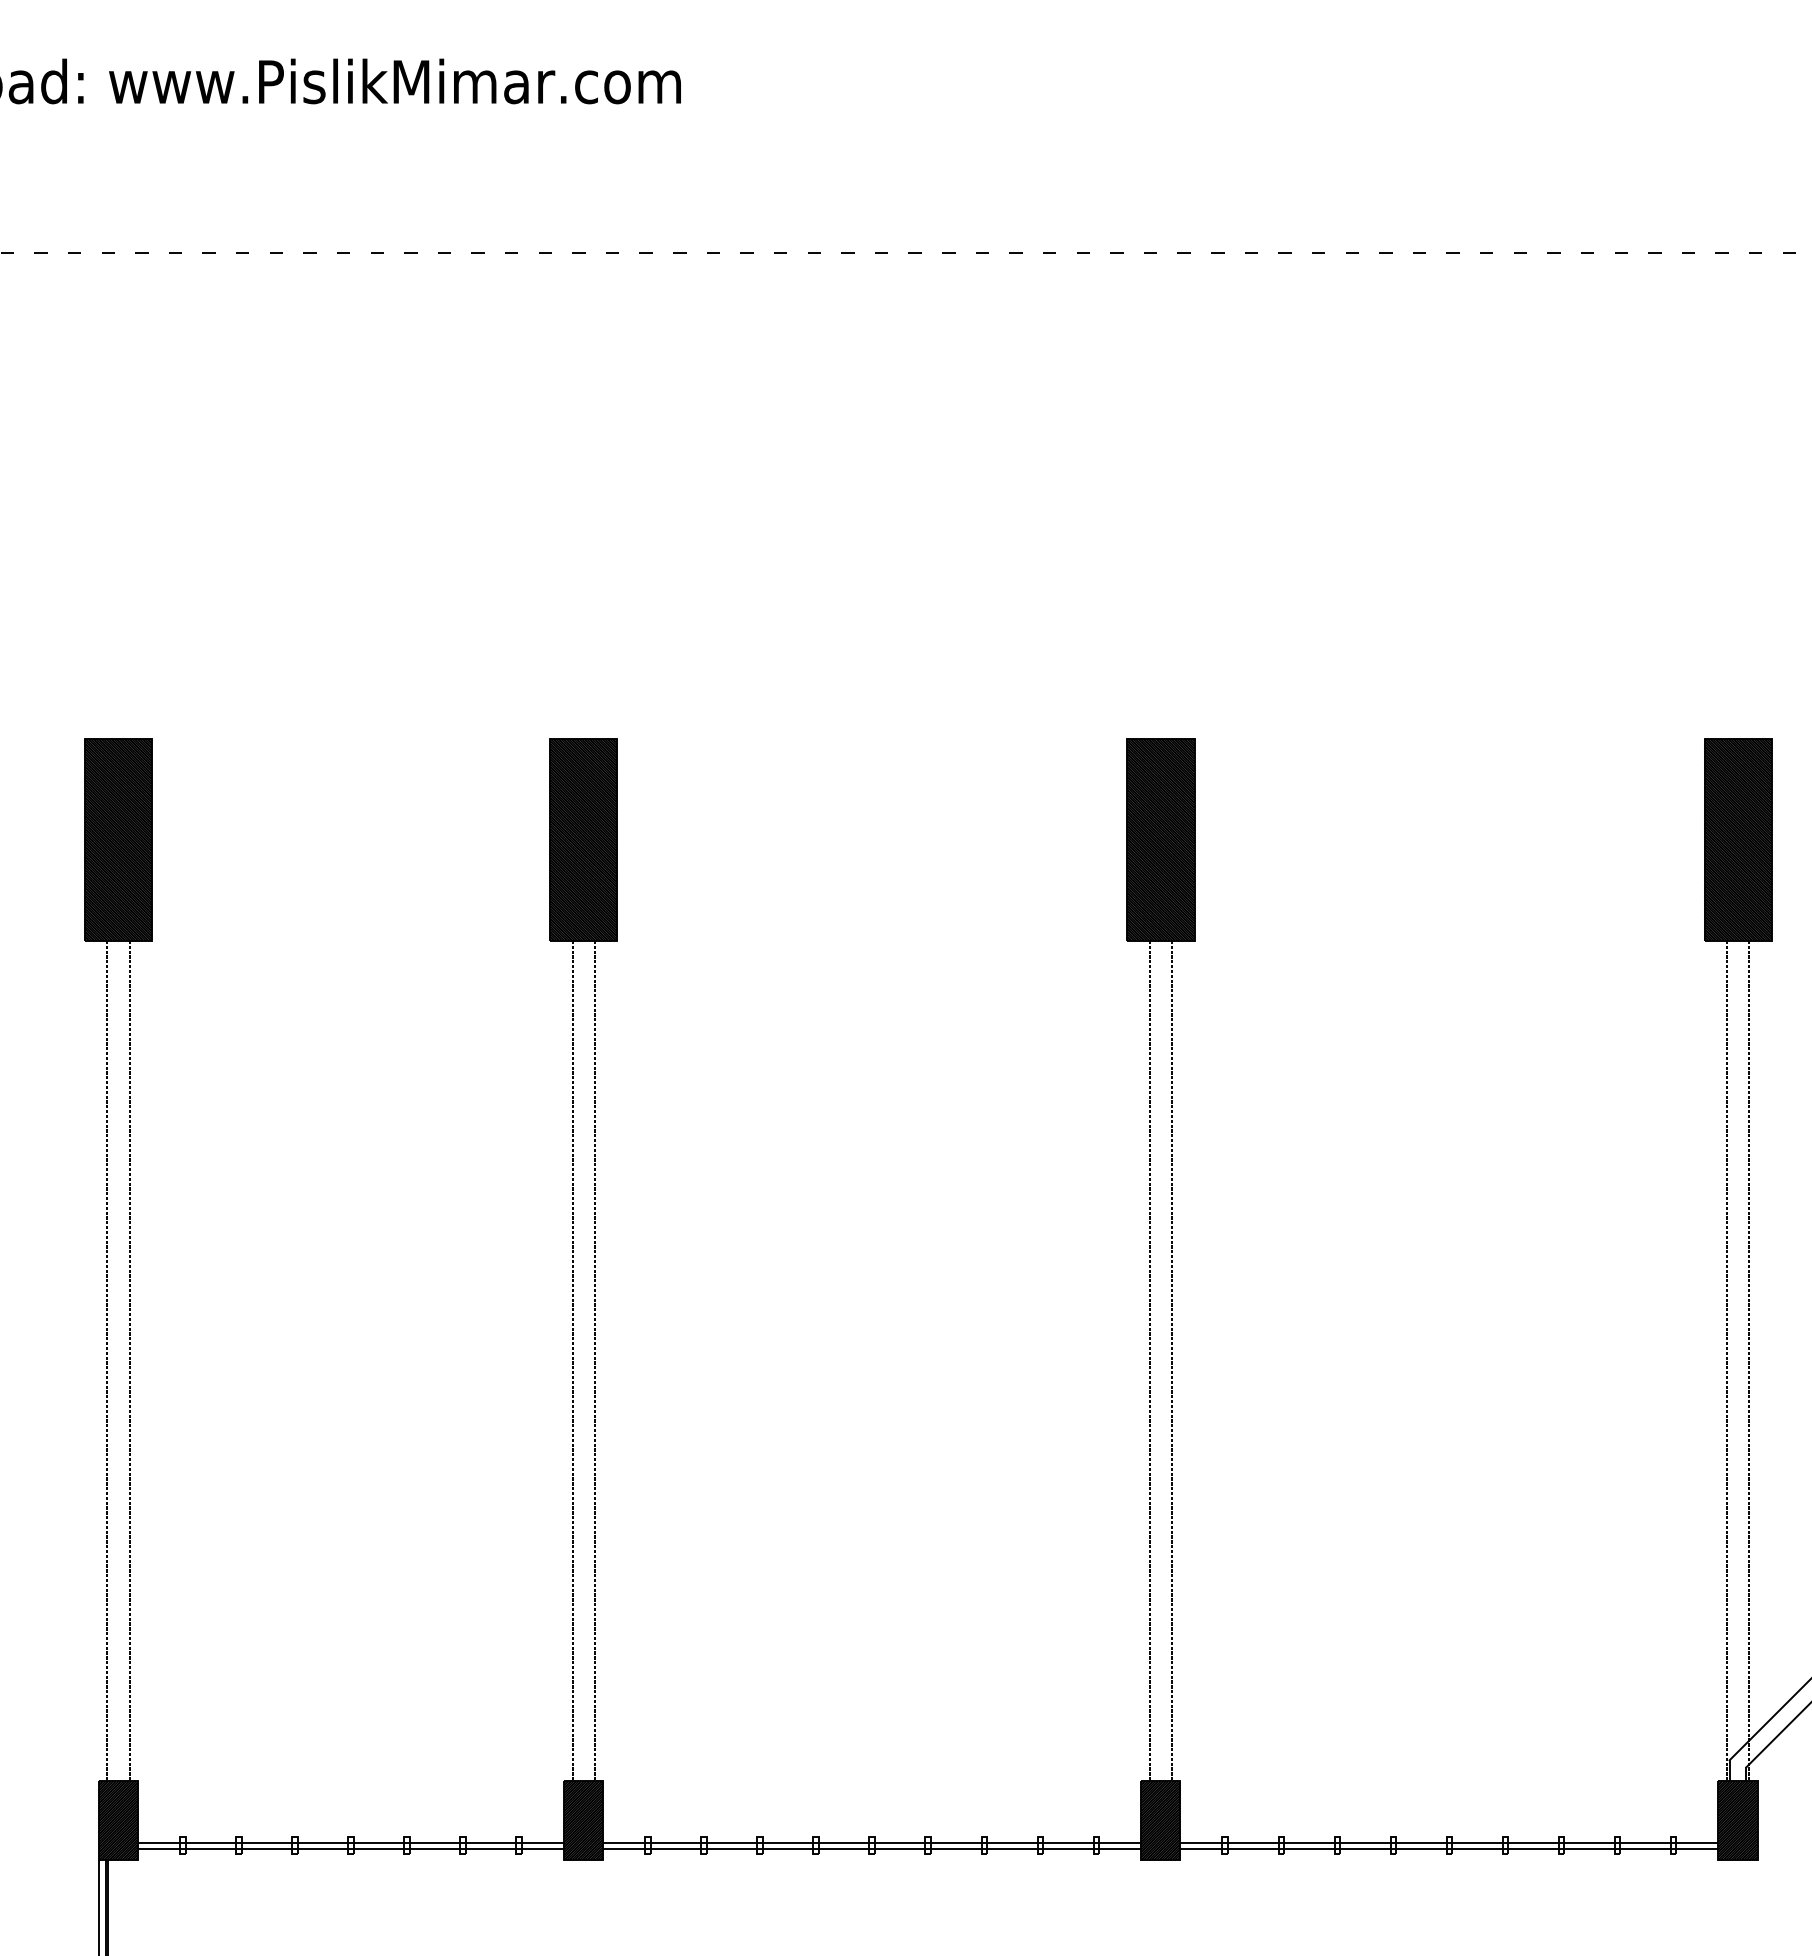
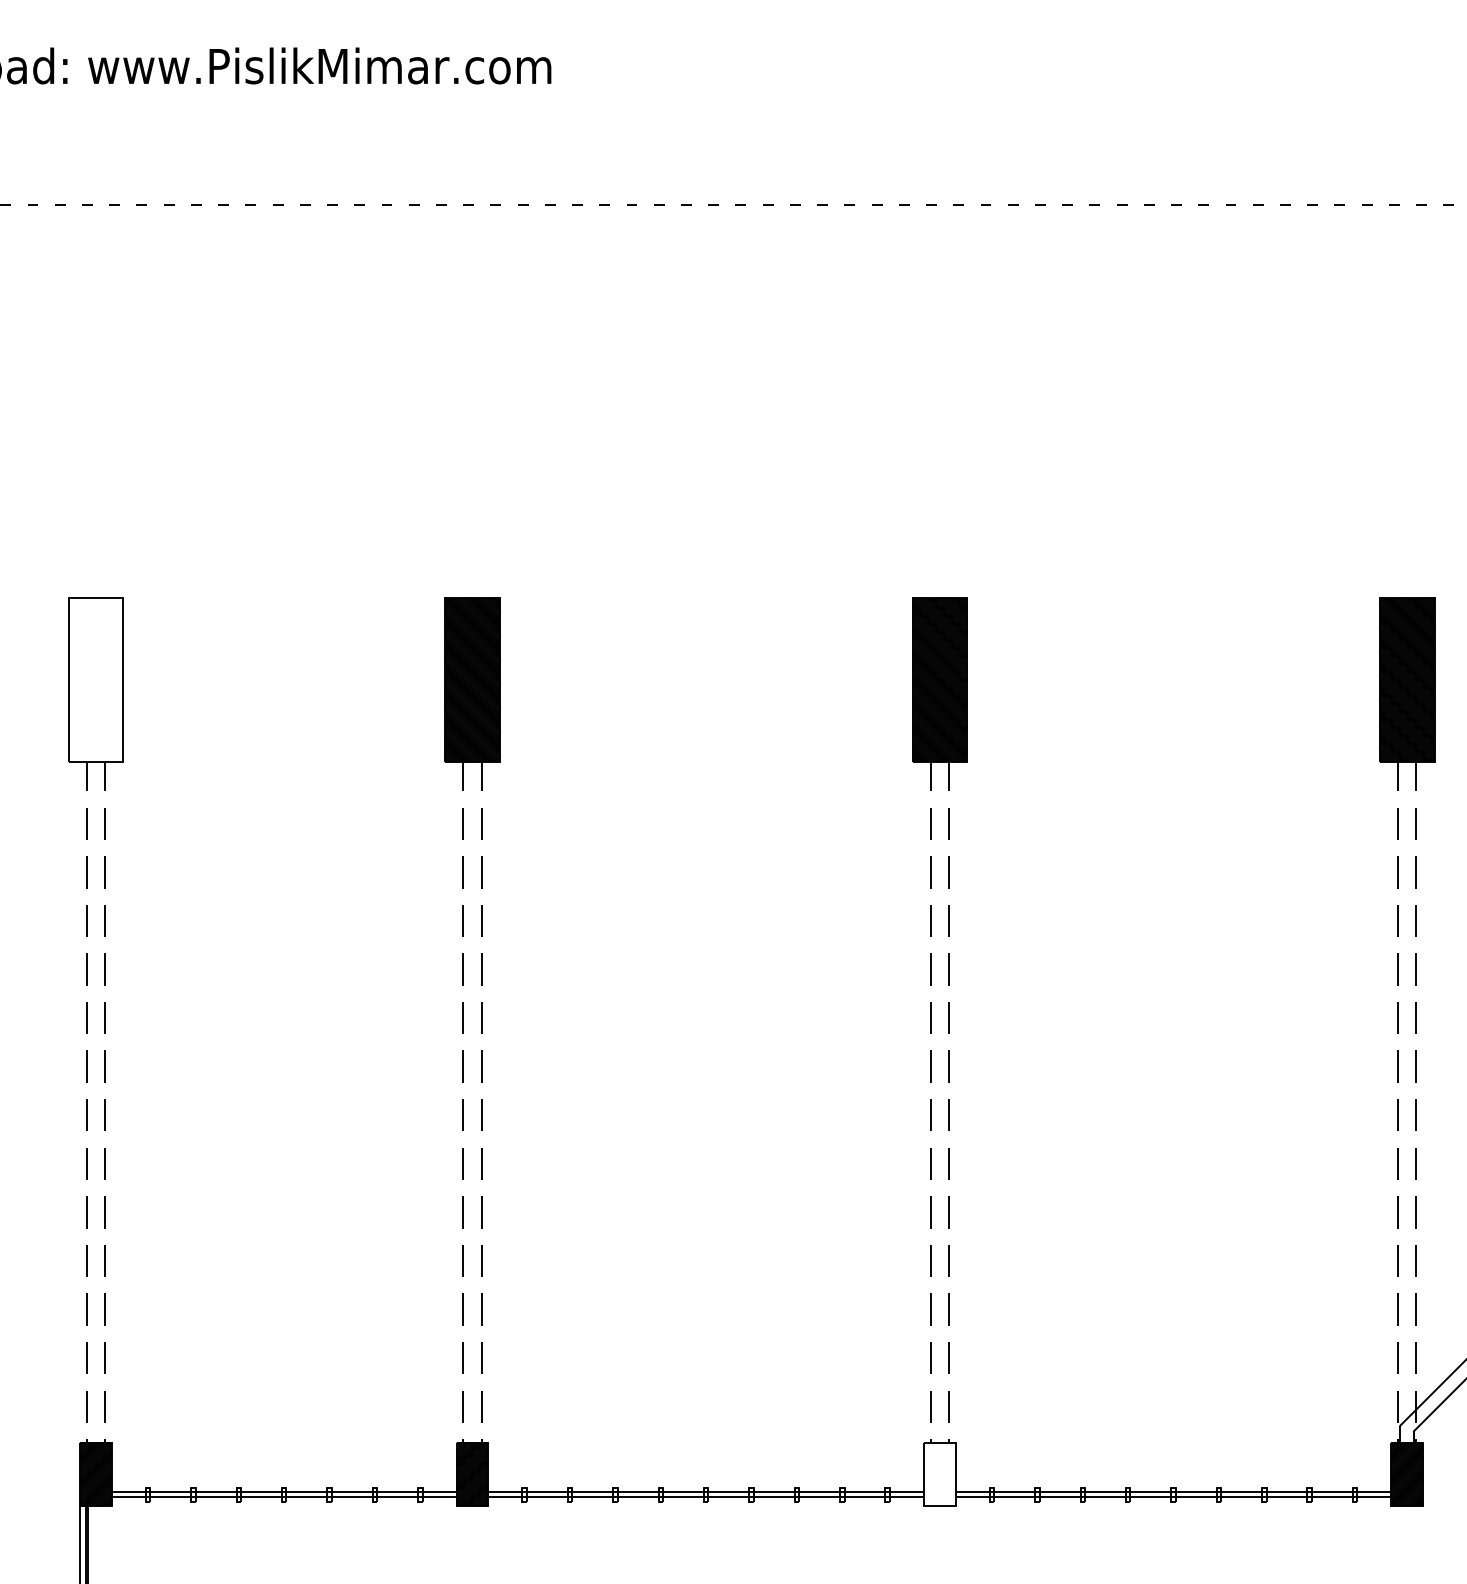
hatch: (118, 839) -> (95, 679), removed
hatch: (1160, 1820) -> (939, 1474), removed

